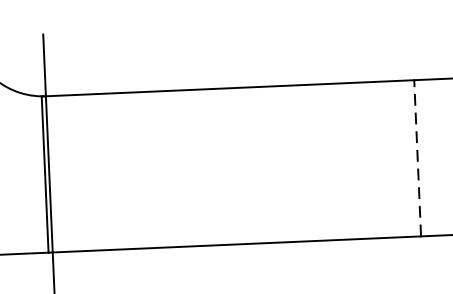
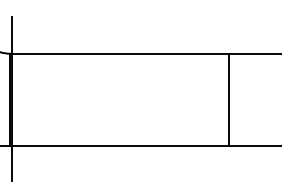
line: (418, 157) -> (229, 99), dashed -> solid

